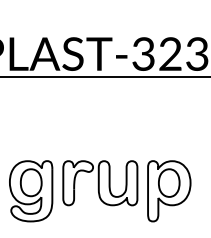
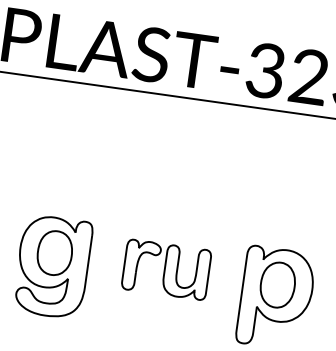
part: (100, 183) -> (166, 270), size x0.7

